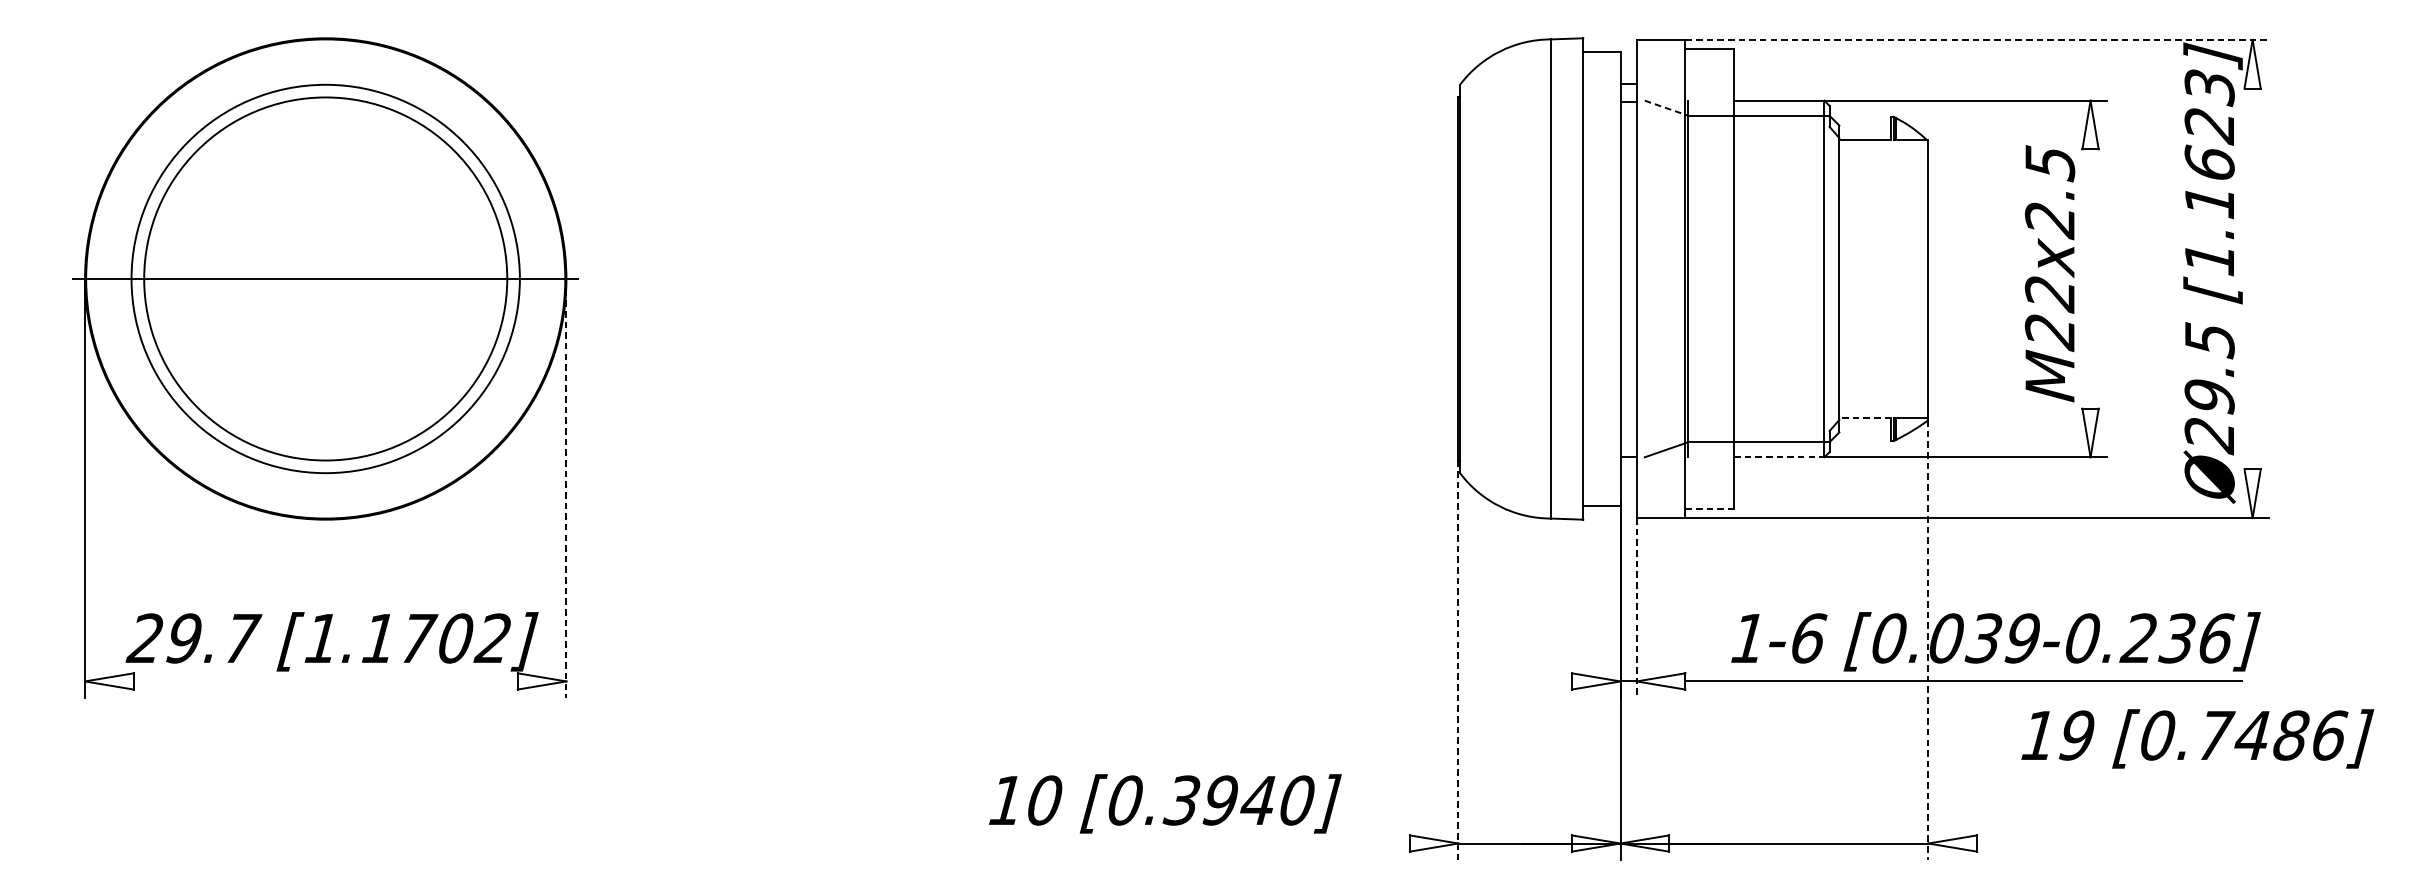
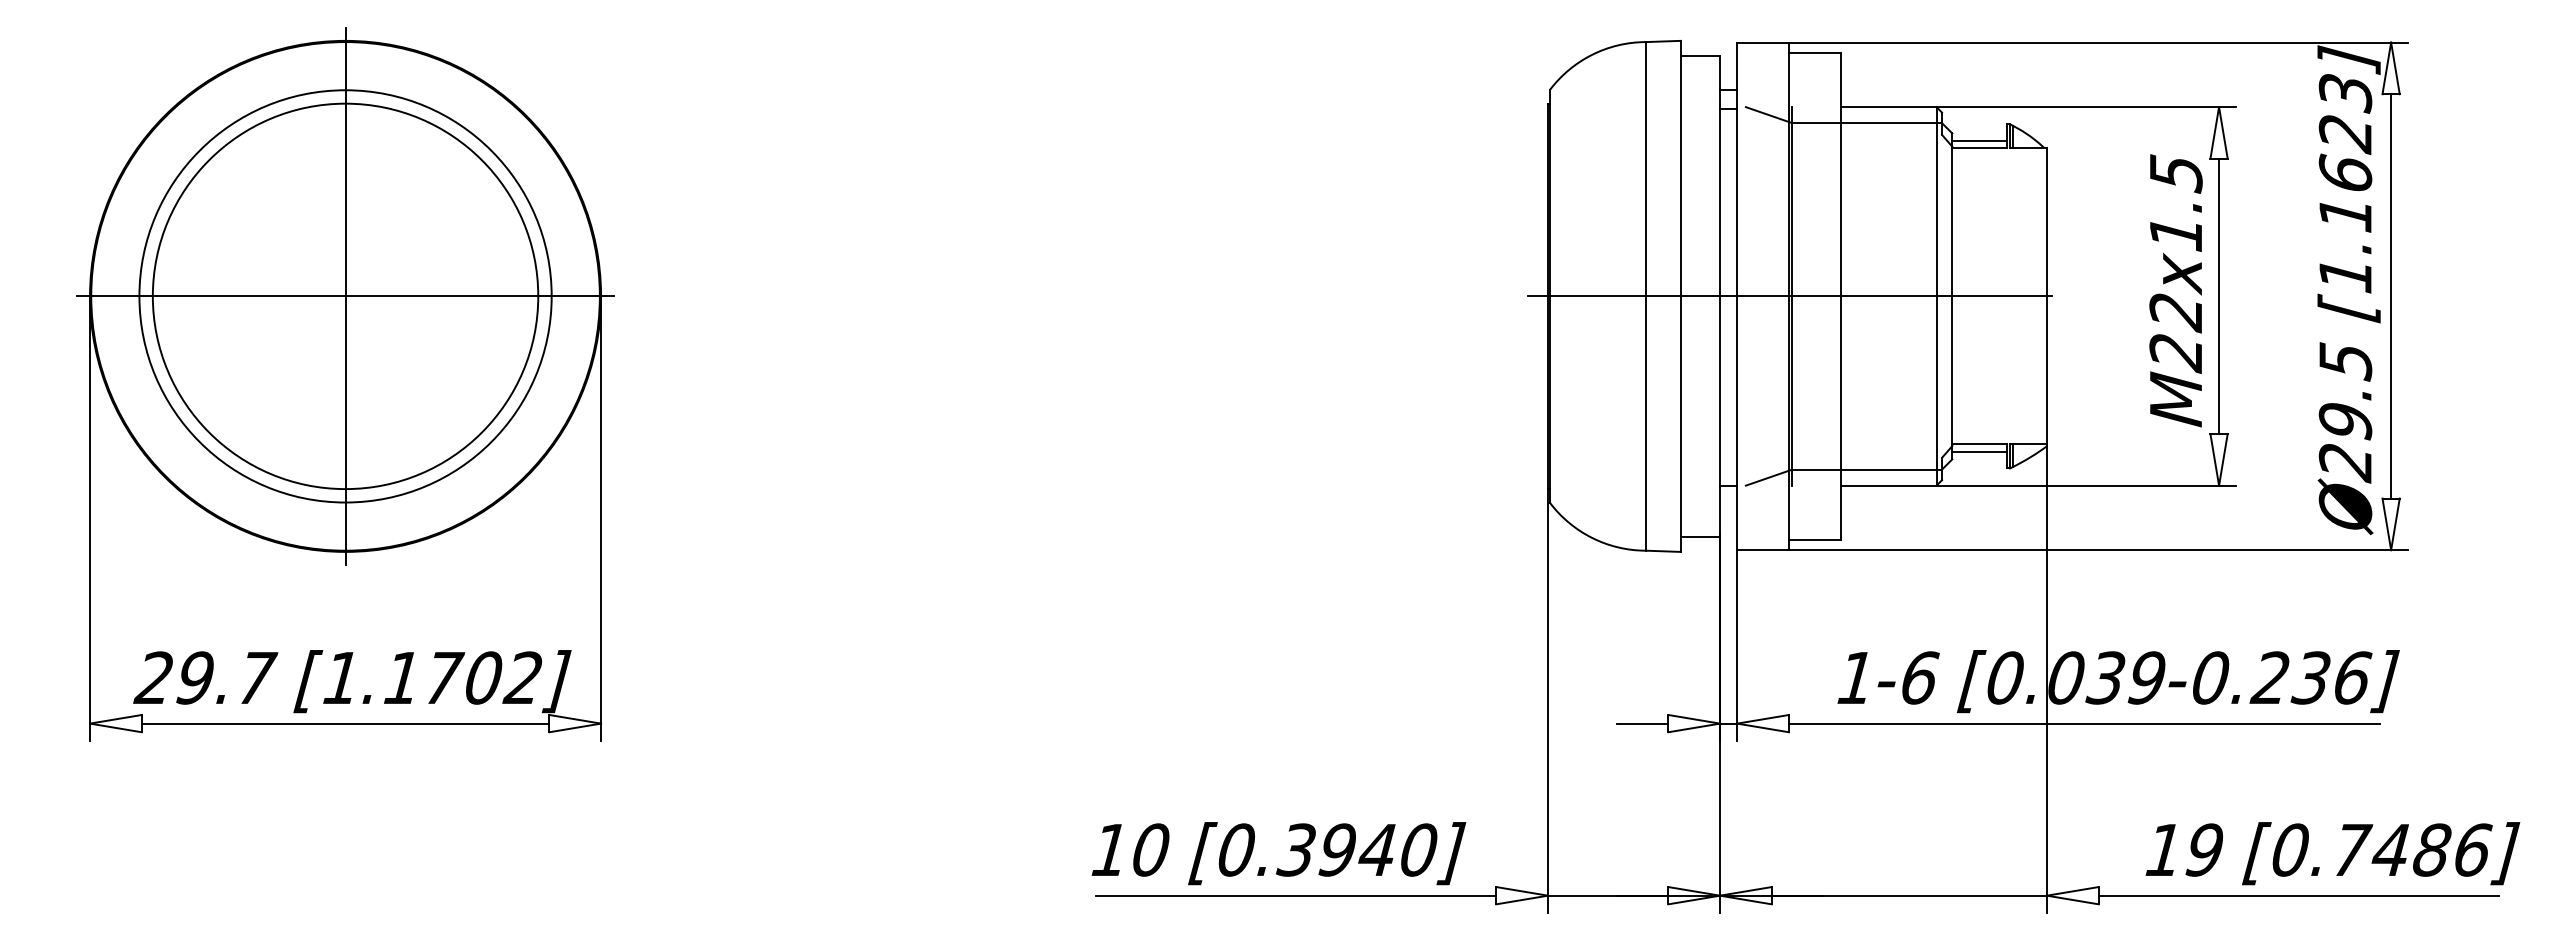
line: (1976, 39) -> (2098, 42), dashed -> solid
line: (1667, 108) -> (1769, 115), dashed -> solid
line: (1864, 132) -> (1979, 140), added
text: (2049, 221) -> (2175, 235), M22x2.5 -> M22x1.5
line: (325, 279) -> (345, 296), added
line: (1685, 279) -> (1789, 296), added
line: (2090, 279) -> (2219, 296), added
line: (2252, 279) -> (2391, 296), added
line: (1864, 418) -> (1979, 444), dashed -> solid
line: (1864, 426) -> (1979, 452), added
line: (1780, 457) -> (1889, 485), dashed -> solid
line: (566, 489) -> (601, 519), dashed -> solid
line: (1709, 508) -> (1814, 540), dashed -> solid
line: (1636, 608) -> (1737, 646), dashed -> solid
line: (1928, 640) -> (2047, 680), dashed -> solid
line: (1458, 660) -> (1548, 701), dashed -> solid
line: (325, 681) -> (345, 723), added
line: (1547, 681) -> (1642, 723), added
text: (2197, 738) -> (2332, 853), moved
text: (1164, 803) -> (1278, 853), moved
line: (1221, 843) -> (1296, 895), added
line: (2165, 843) -> (2298, 895), added

